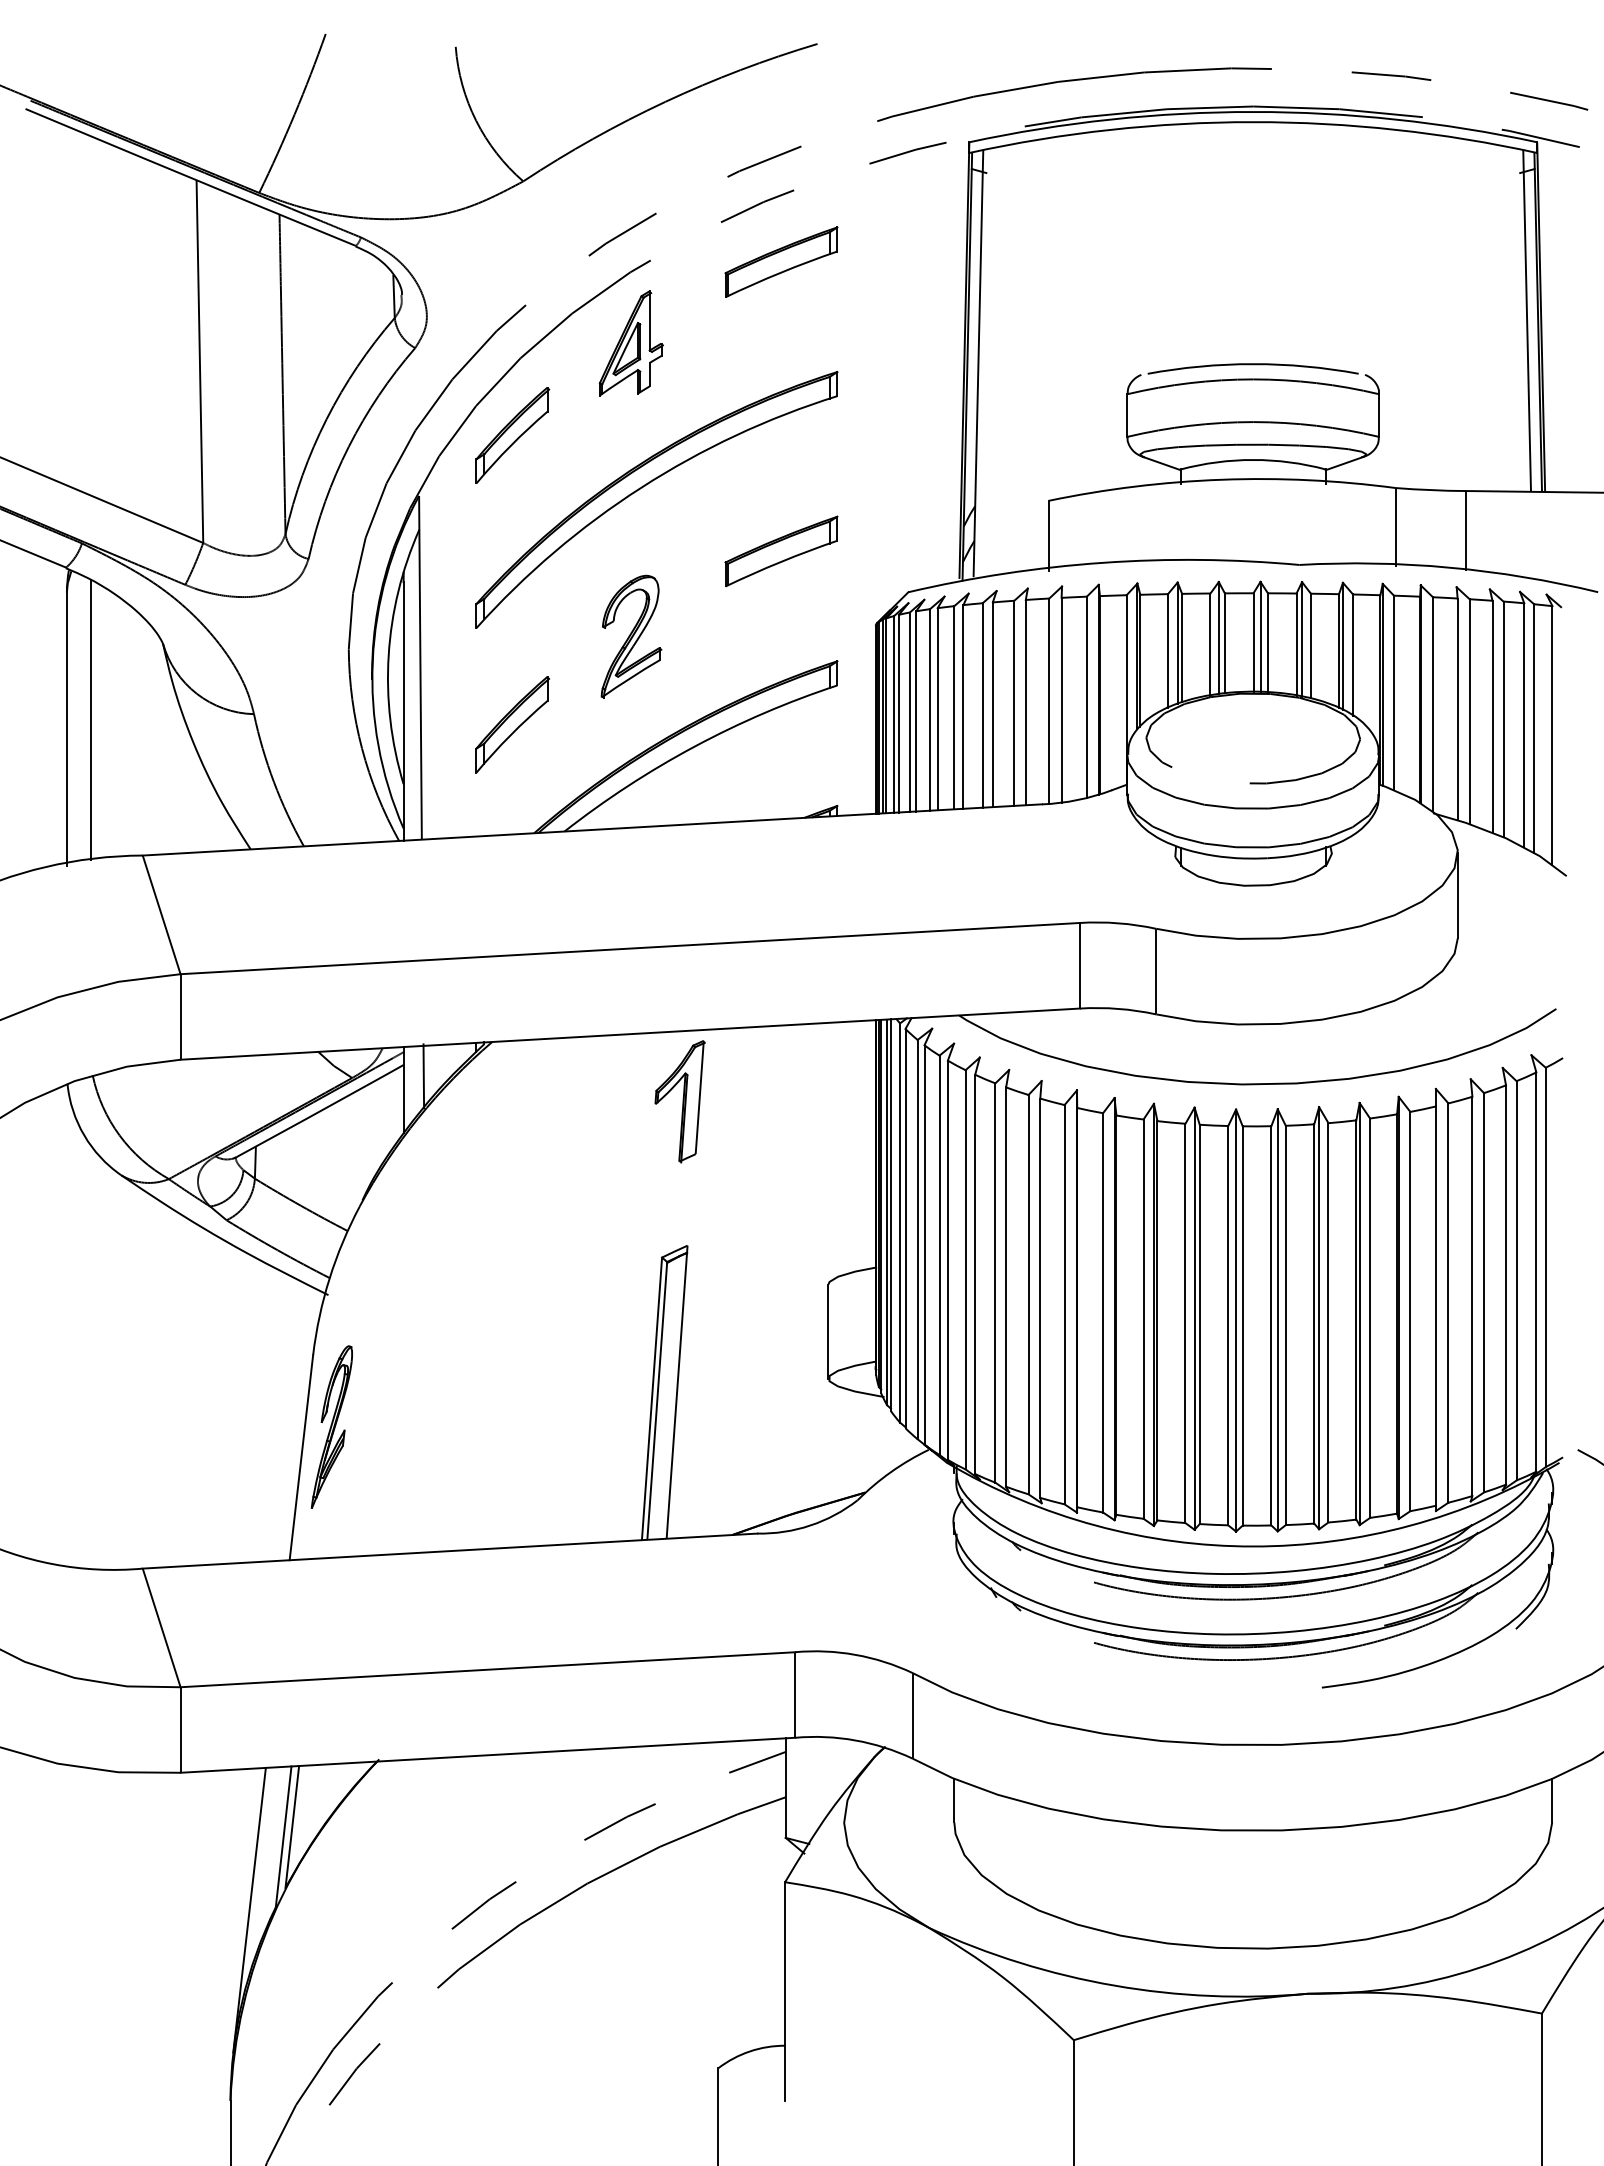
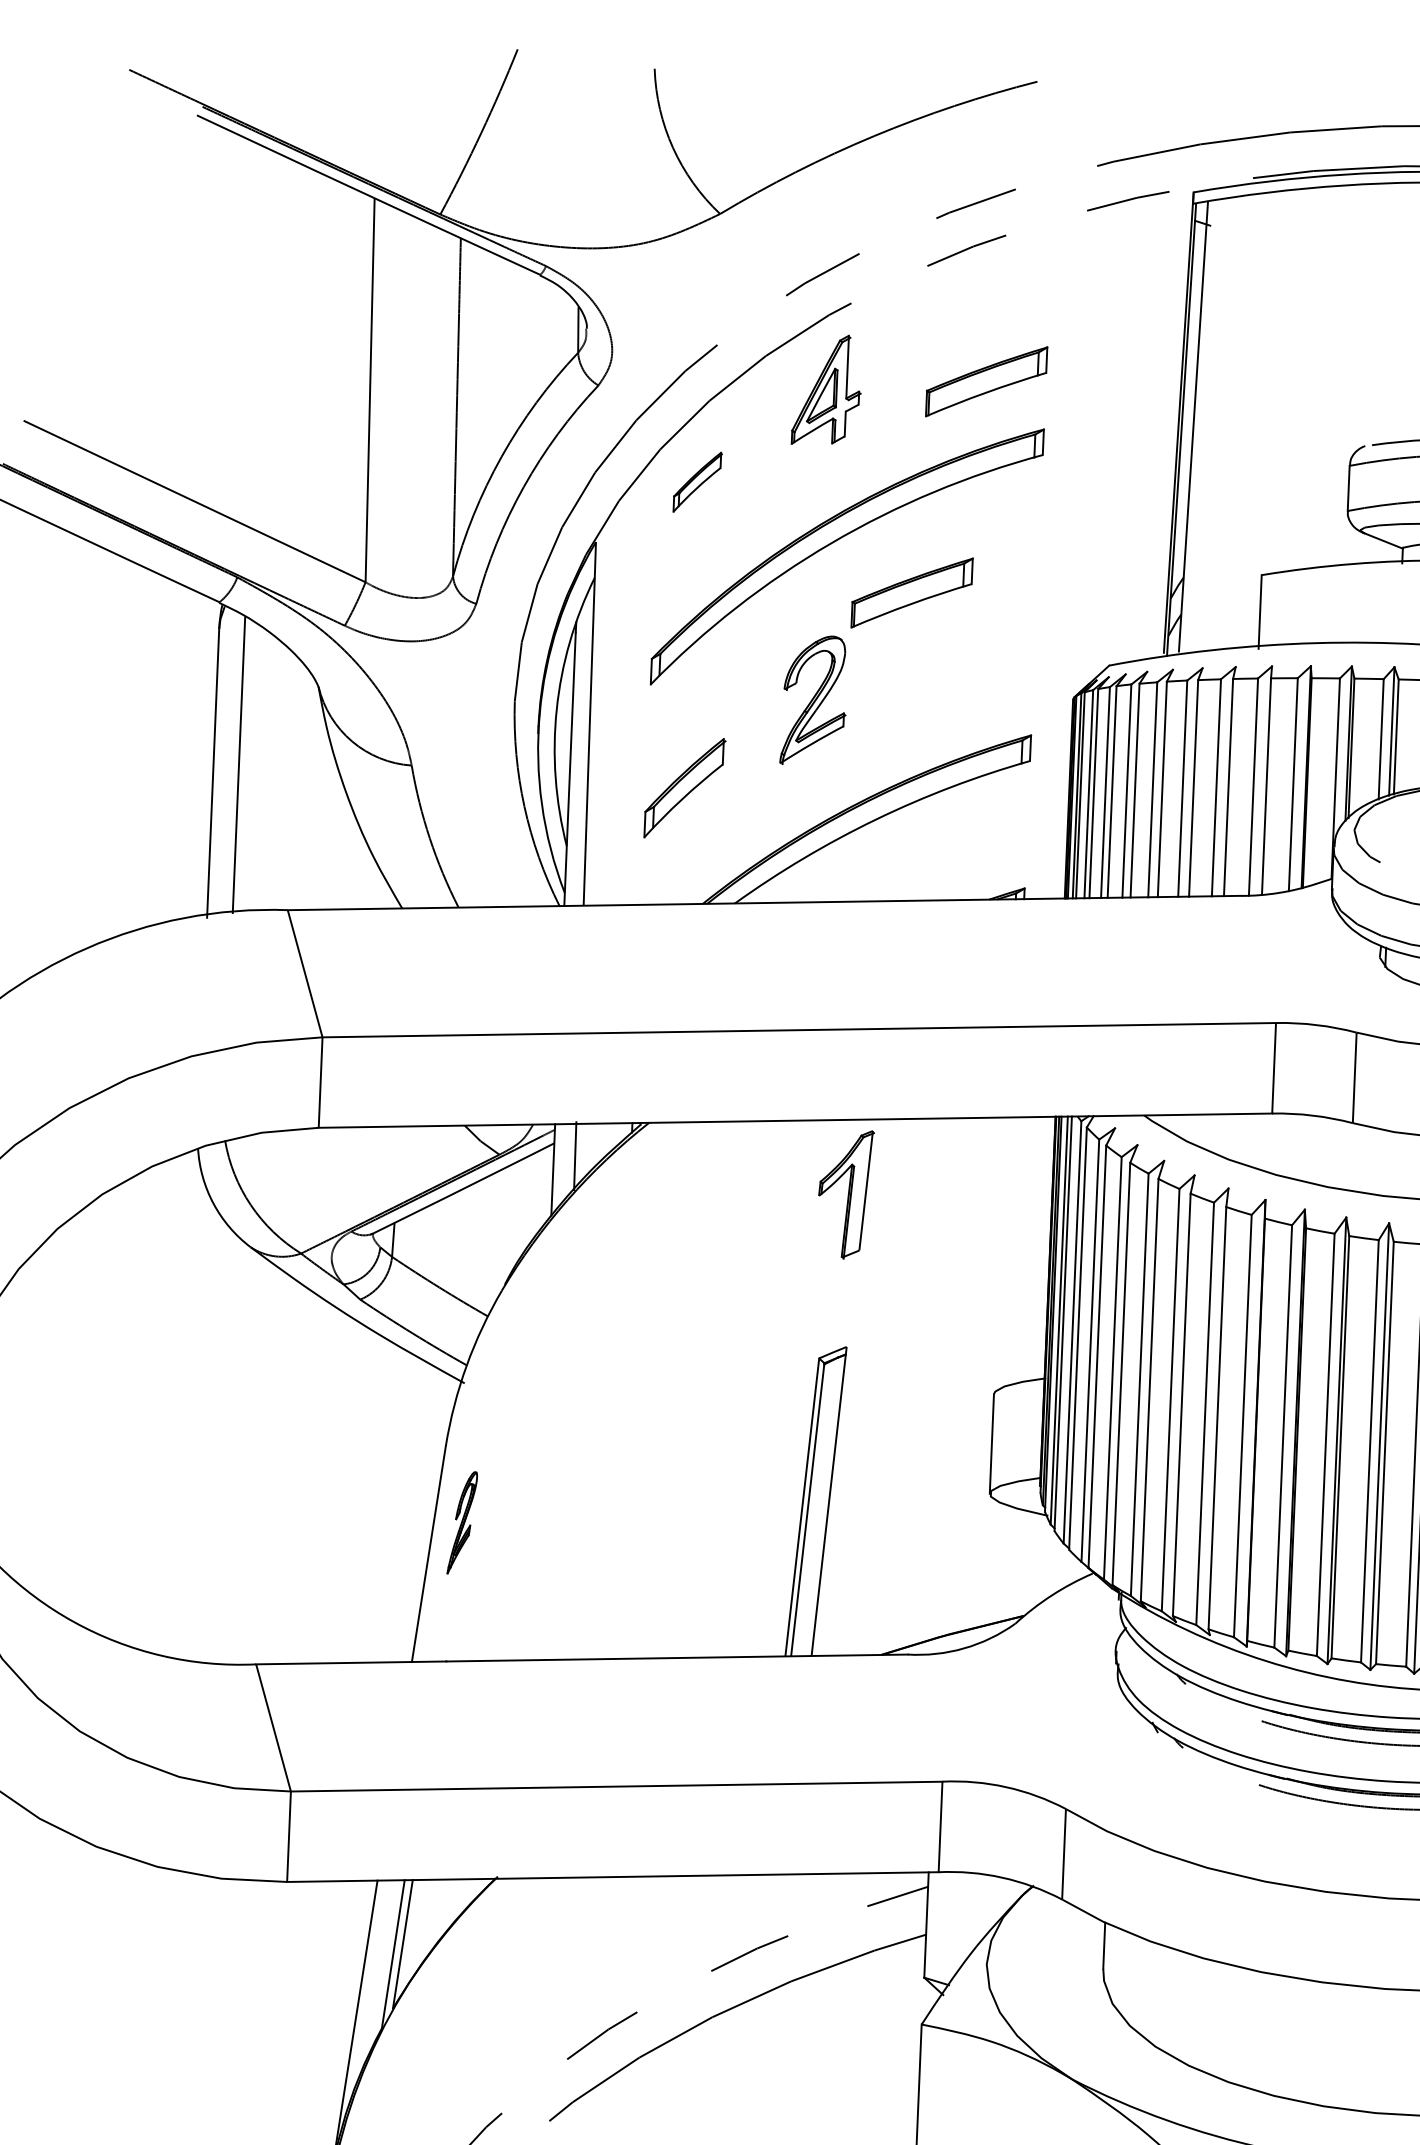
part: (781, 261) -> (986, 381), moved
part: (512, 435) -> (697, 482), size x0.6
part: (781, 551) -> (912, 592), moved
part: (331, 1426) -> (462, 1522), size x0.6

